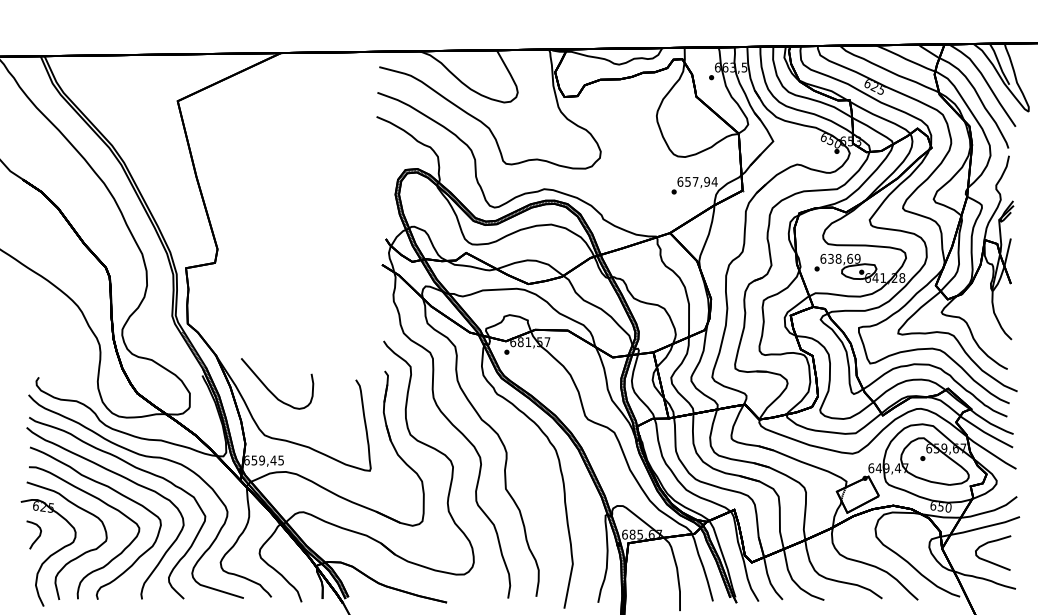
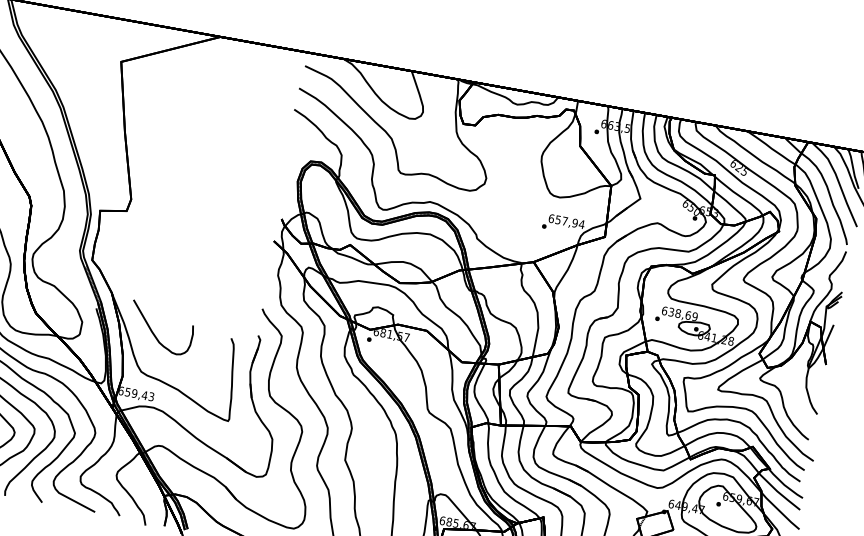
text: (280, 459) -> (151, 395), 659,45 -> 659,43

